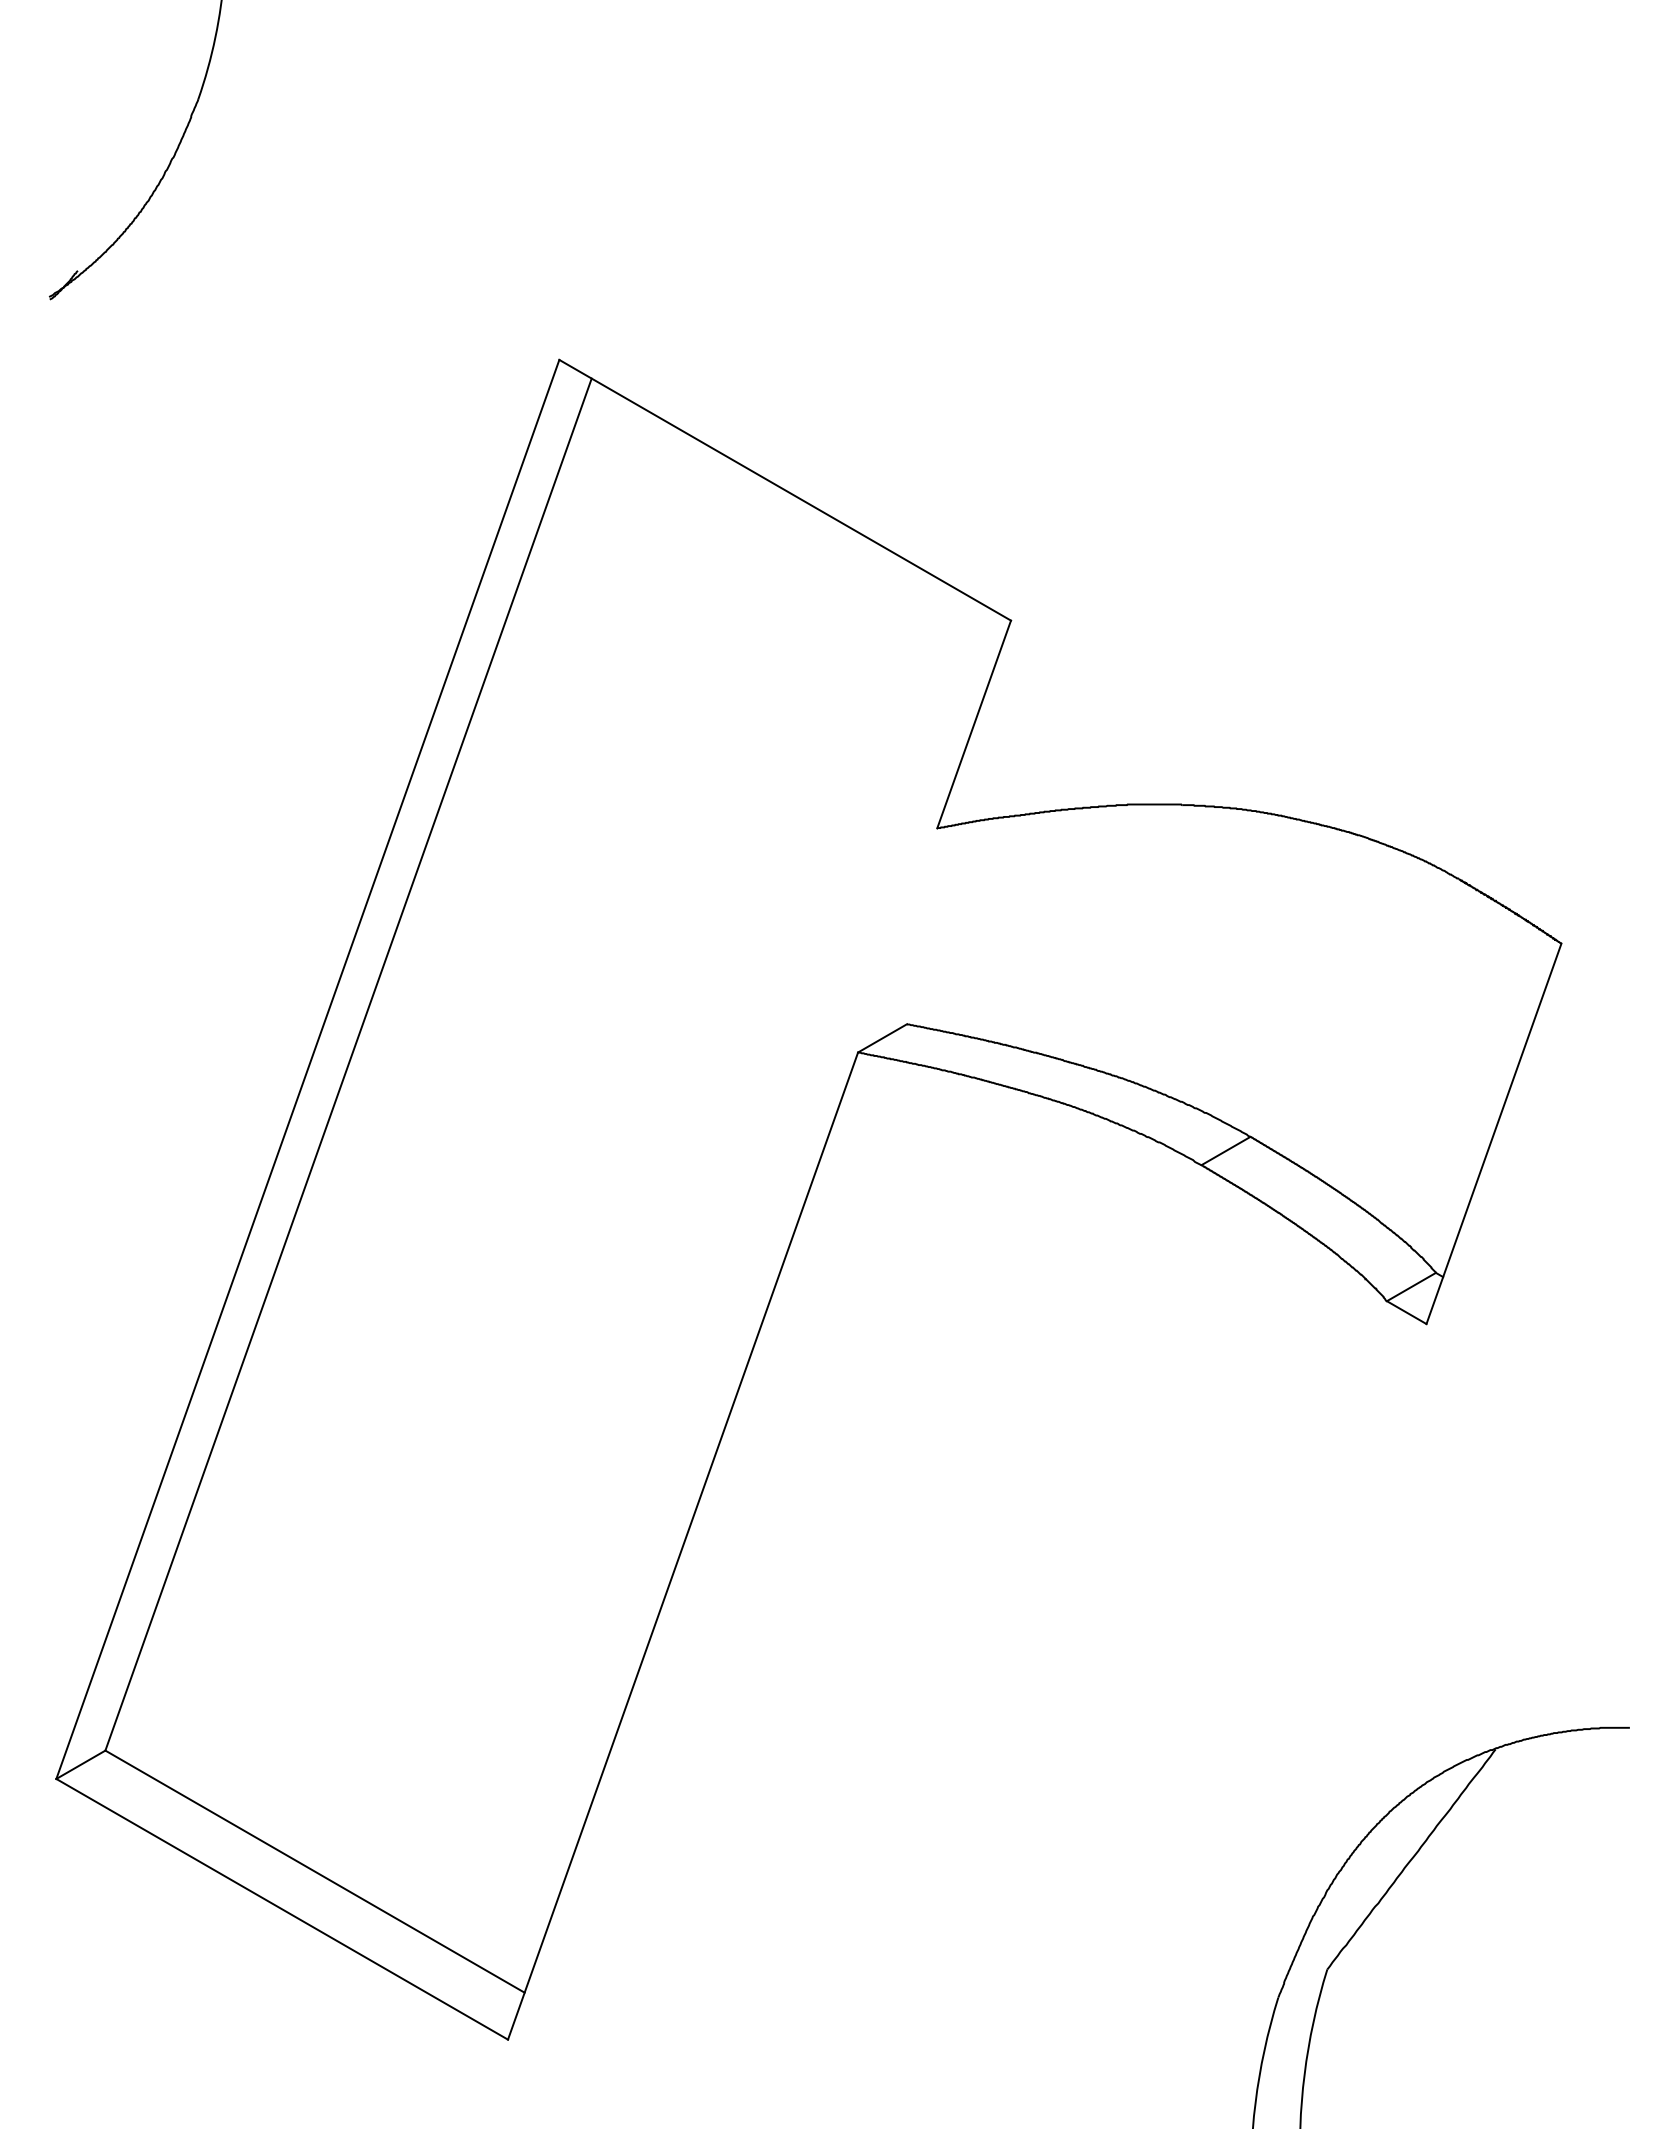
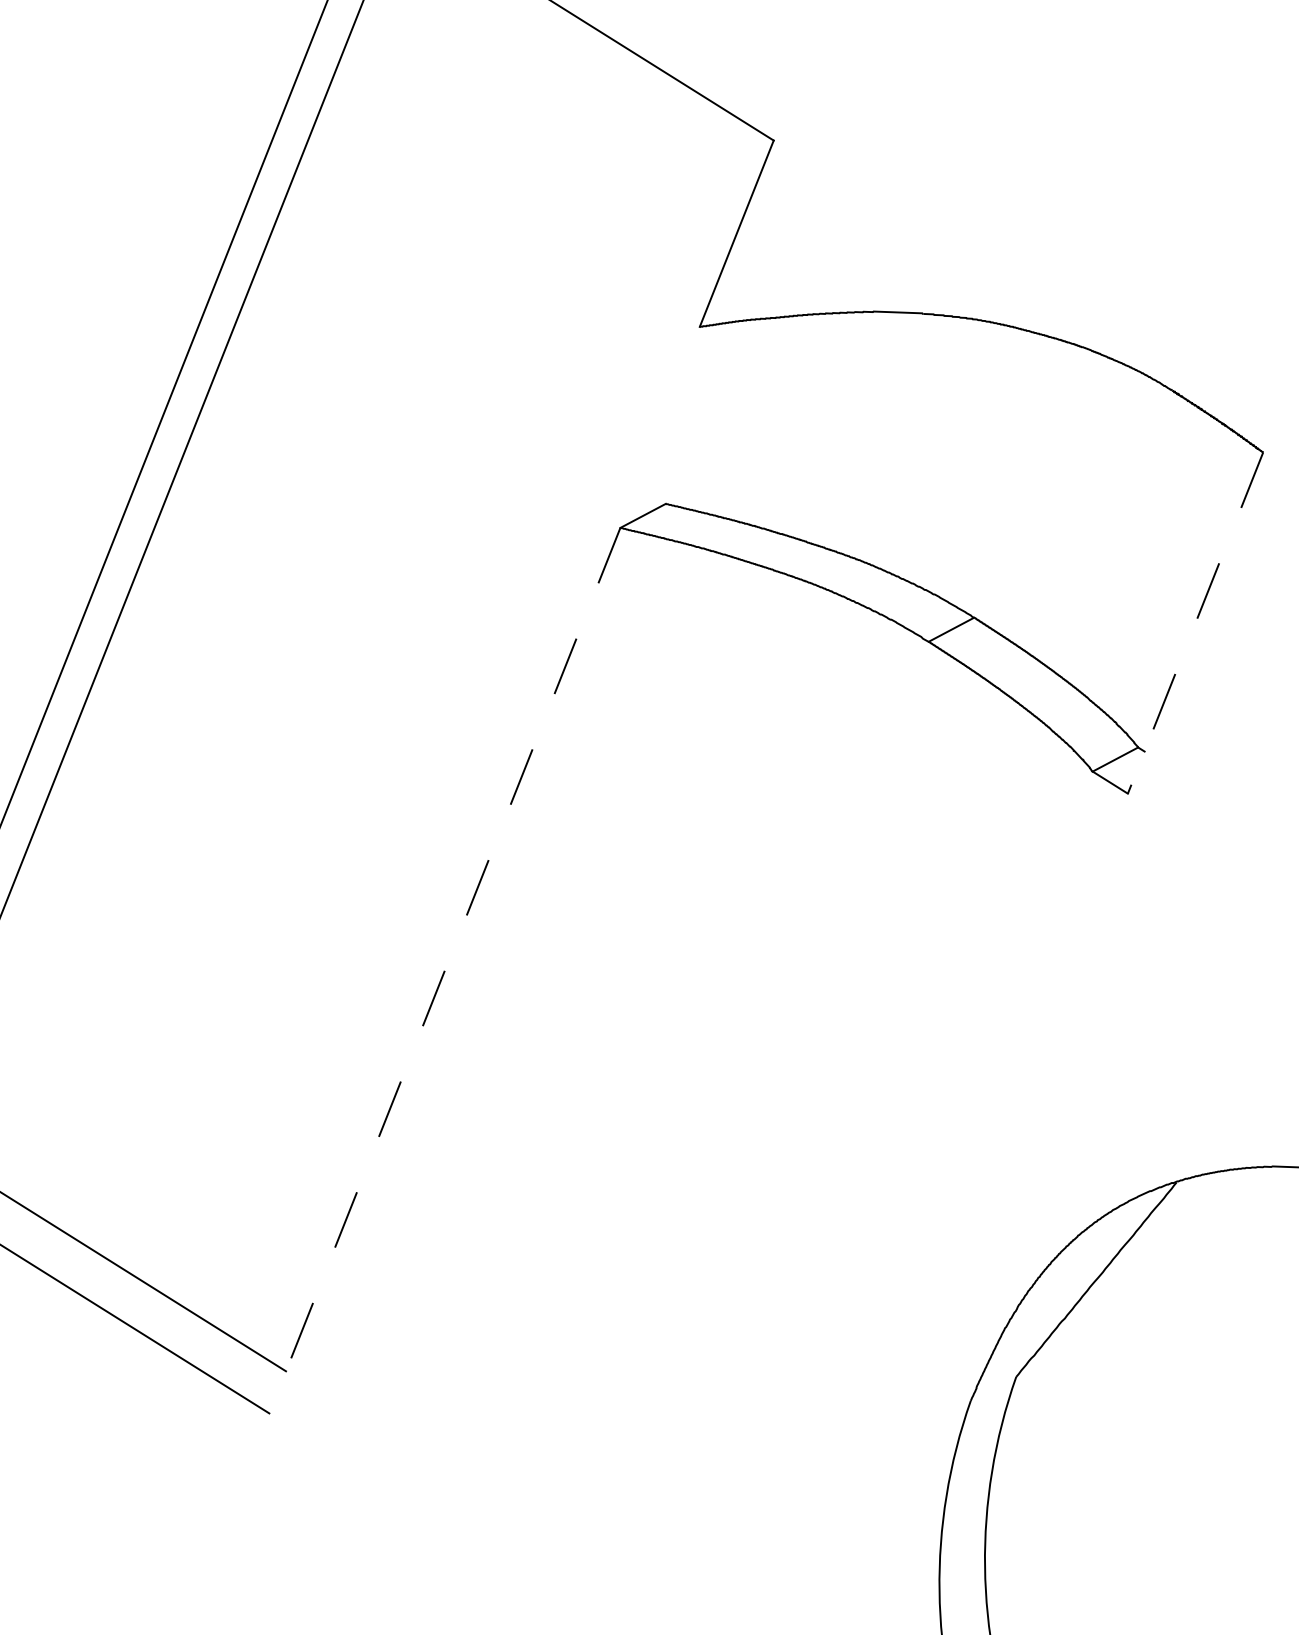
line: (1493, 1133) -> (1195, 622), solid -> dashed
line: (683, 1546) -> (445, 971), solid -> dashed

